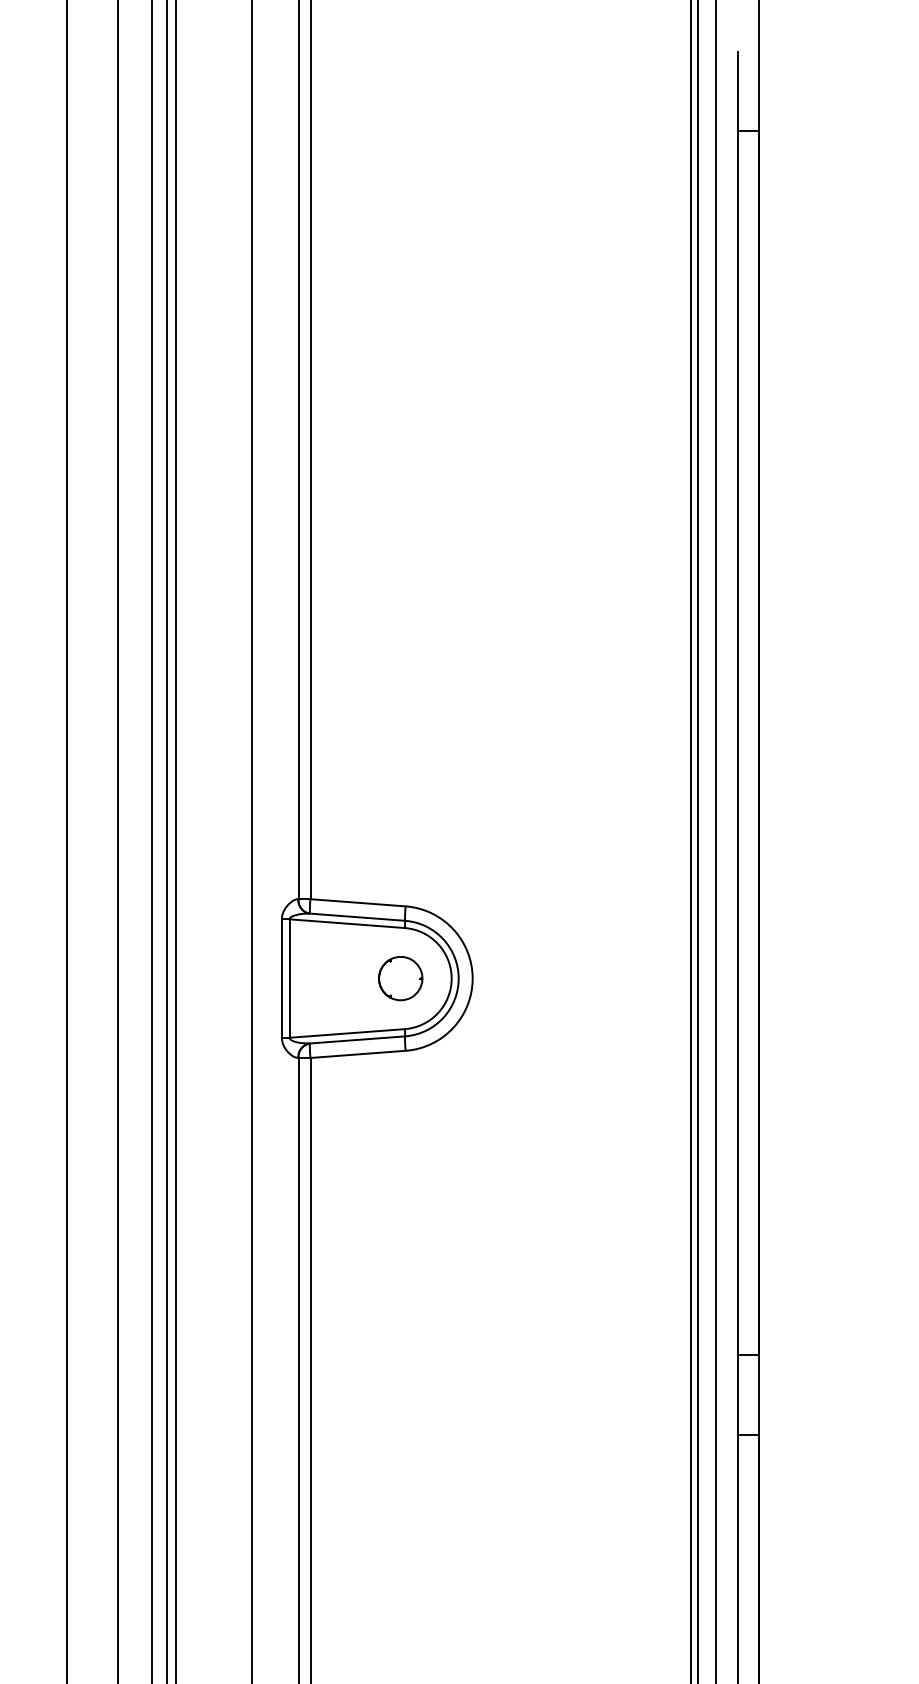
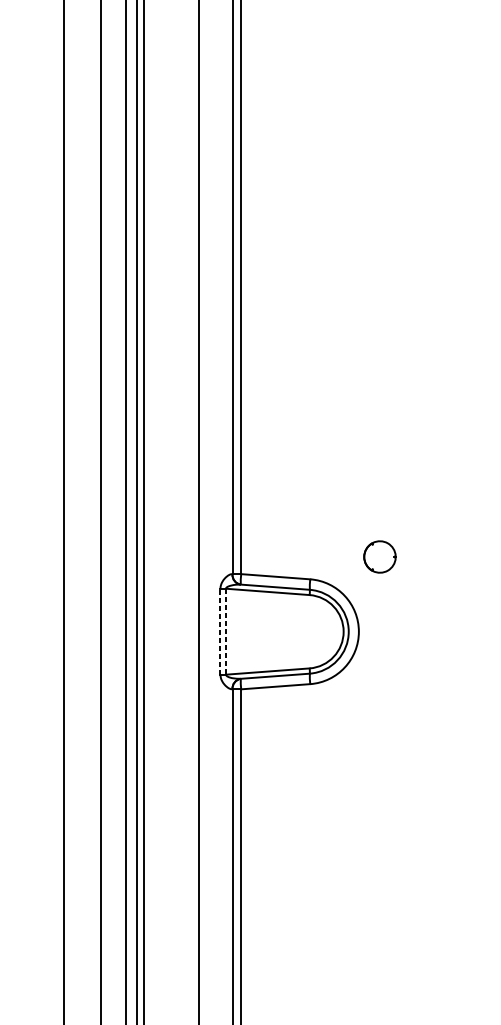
line: (281, 978) -> (220, 631), solid -> dashed
part: (400, 978) -> (379, 556), moved
line: (289, 979) -> (225, 632), solid -> dashed

